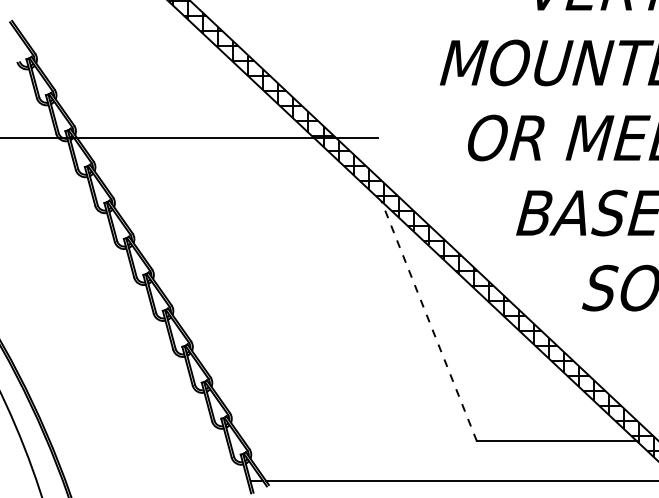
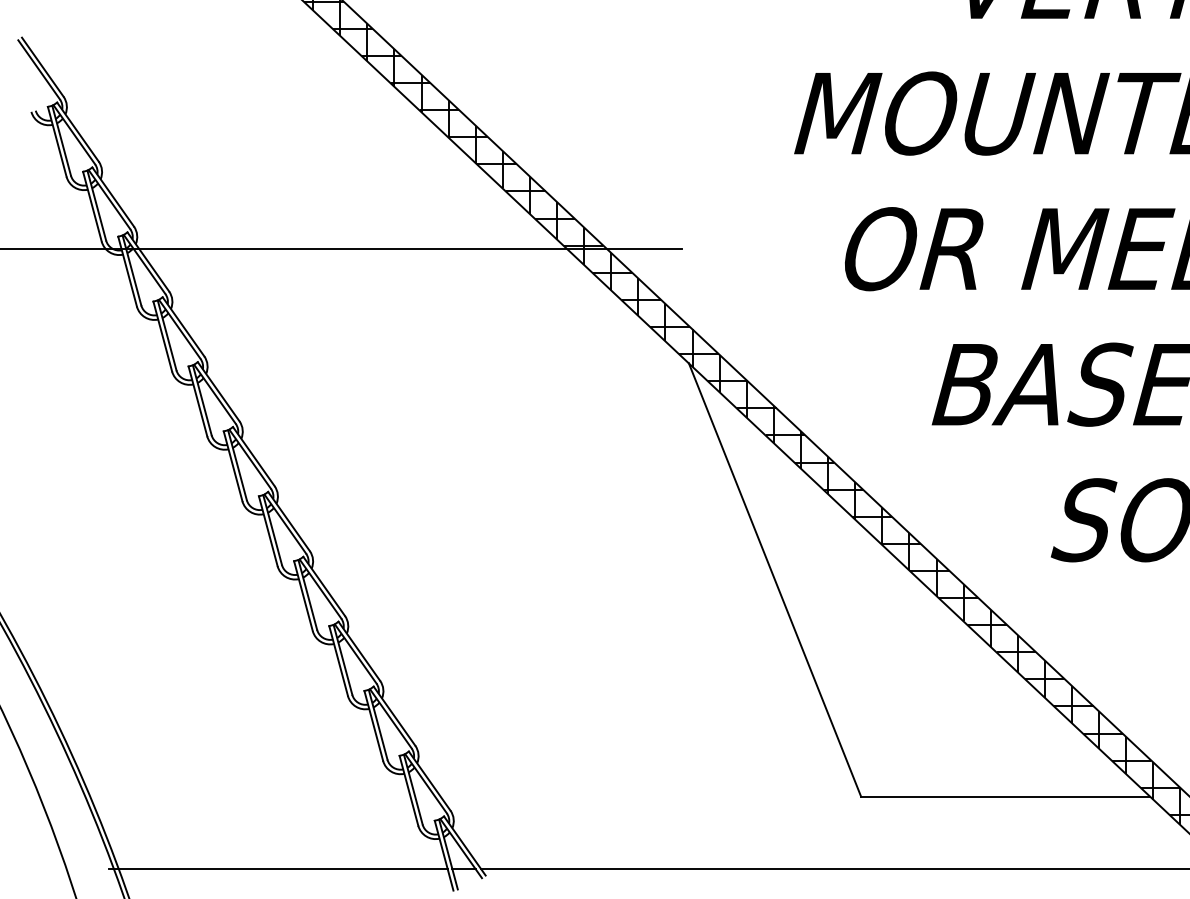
line: (428, 320) -> (773, 578), dashed -> solid
line: (153, 481) -> (277, 869), added

